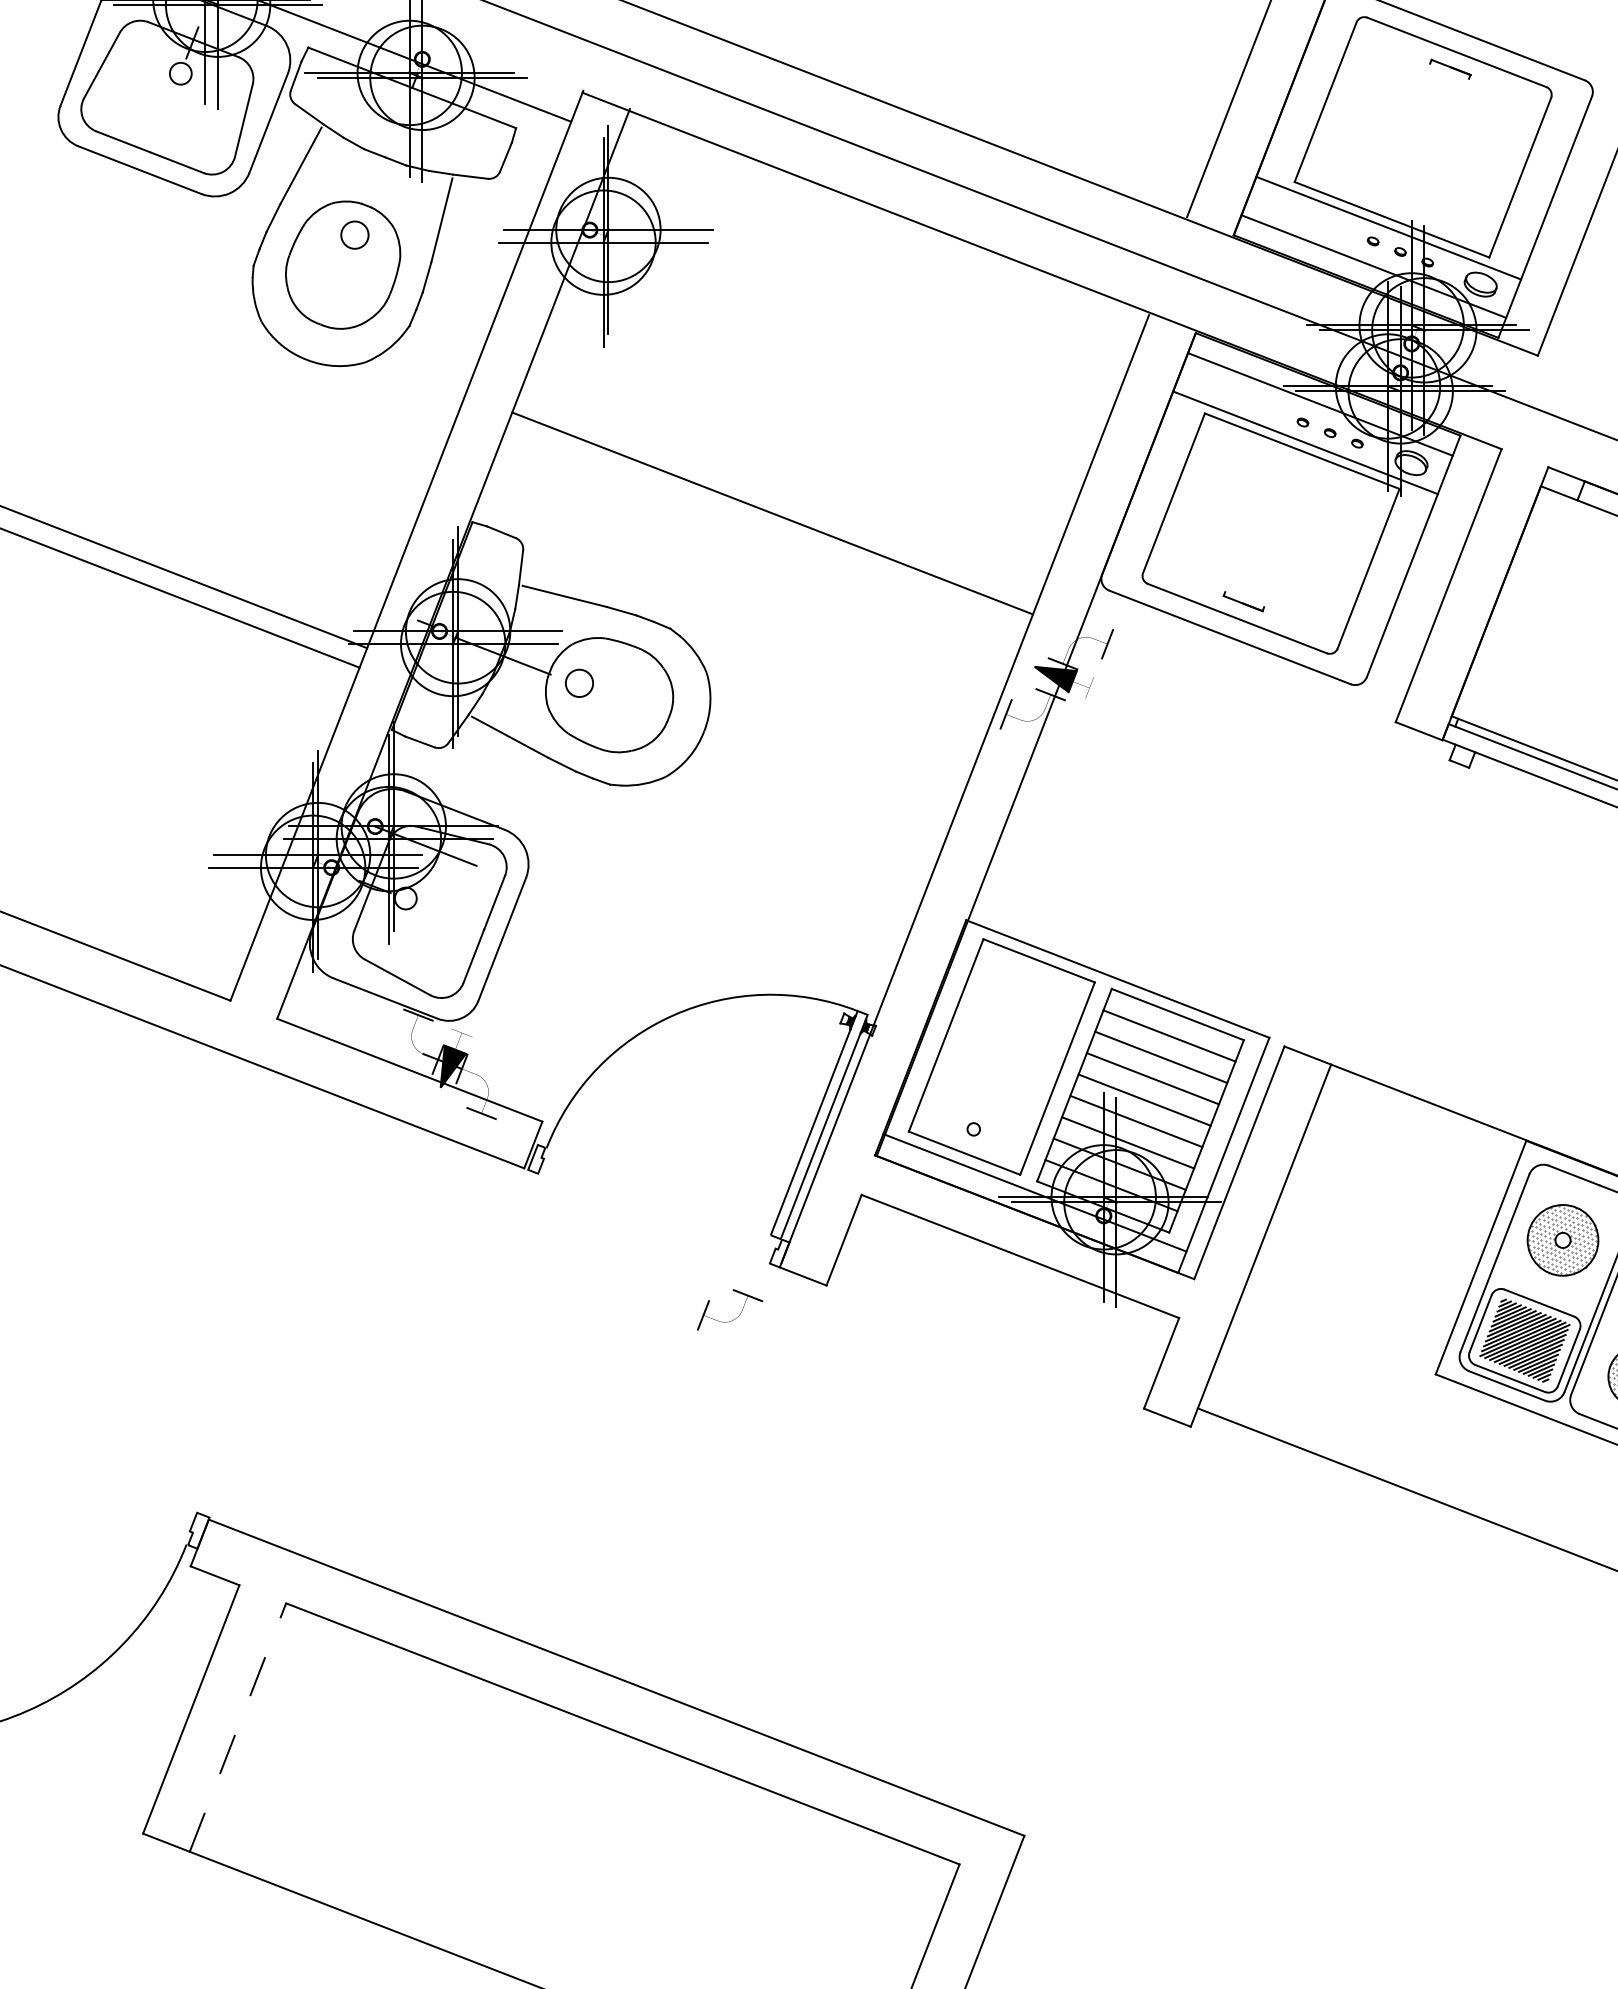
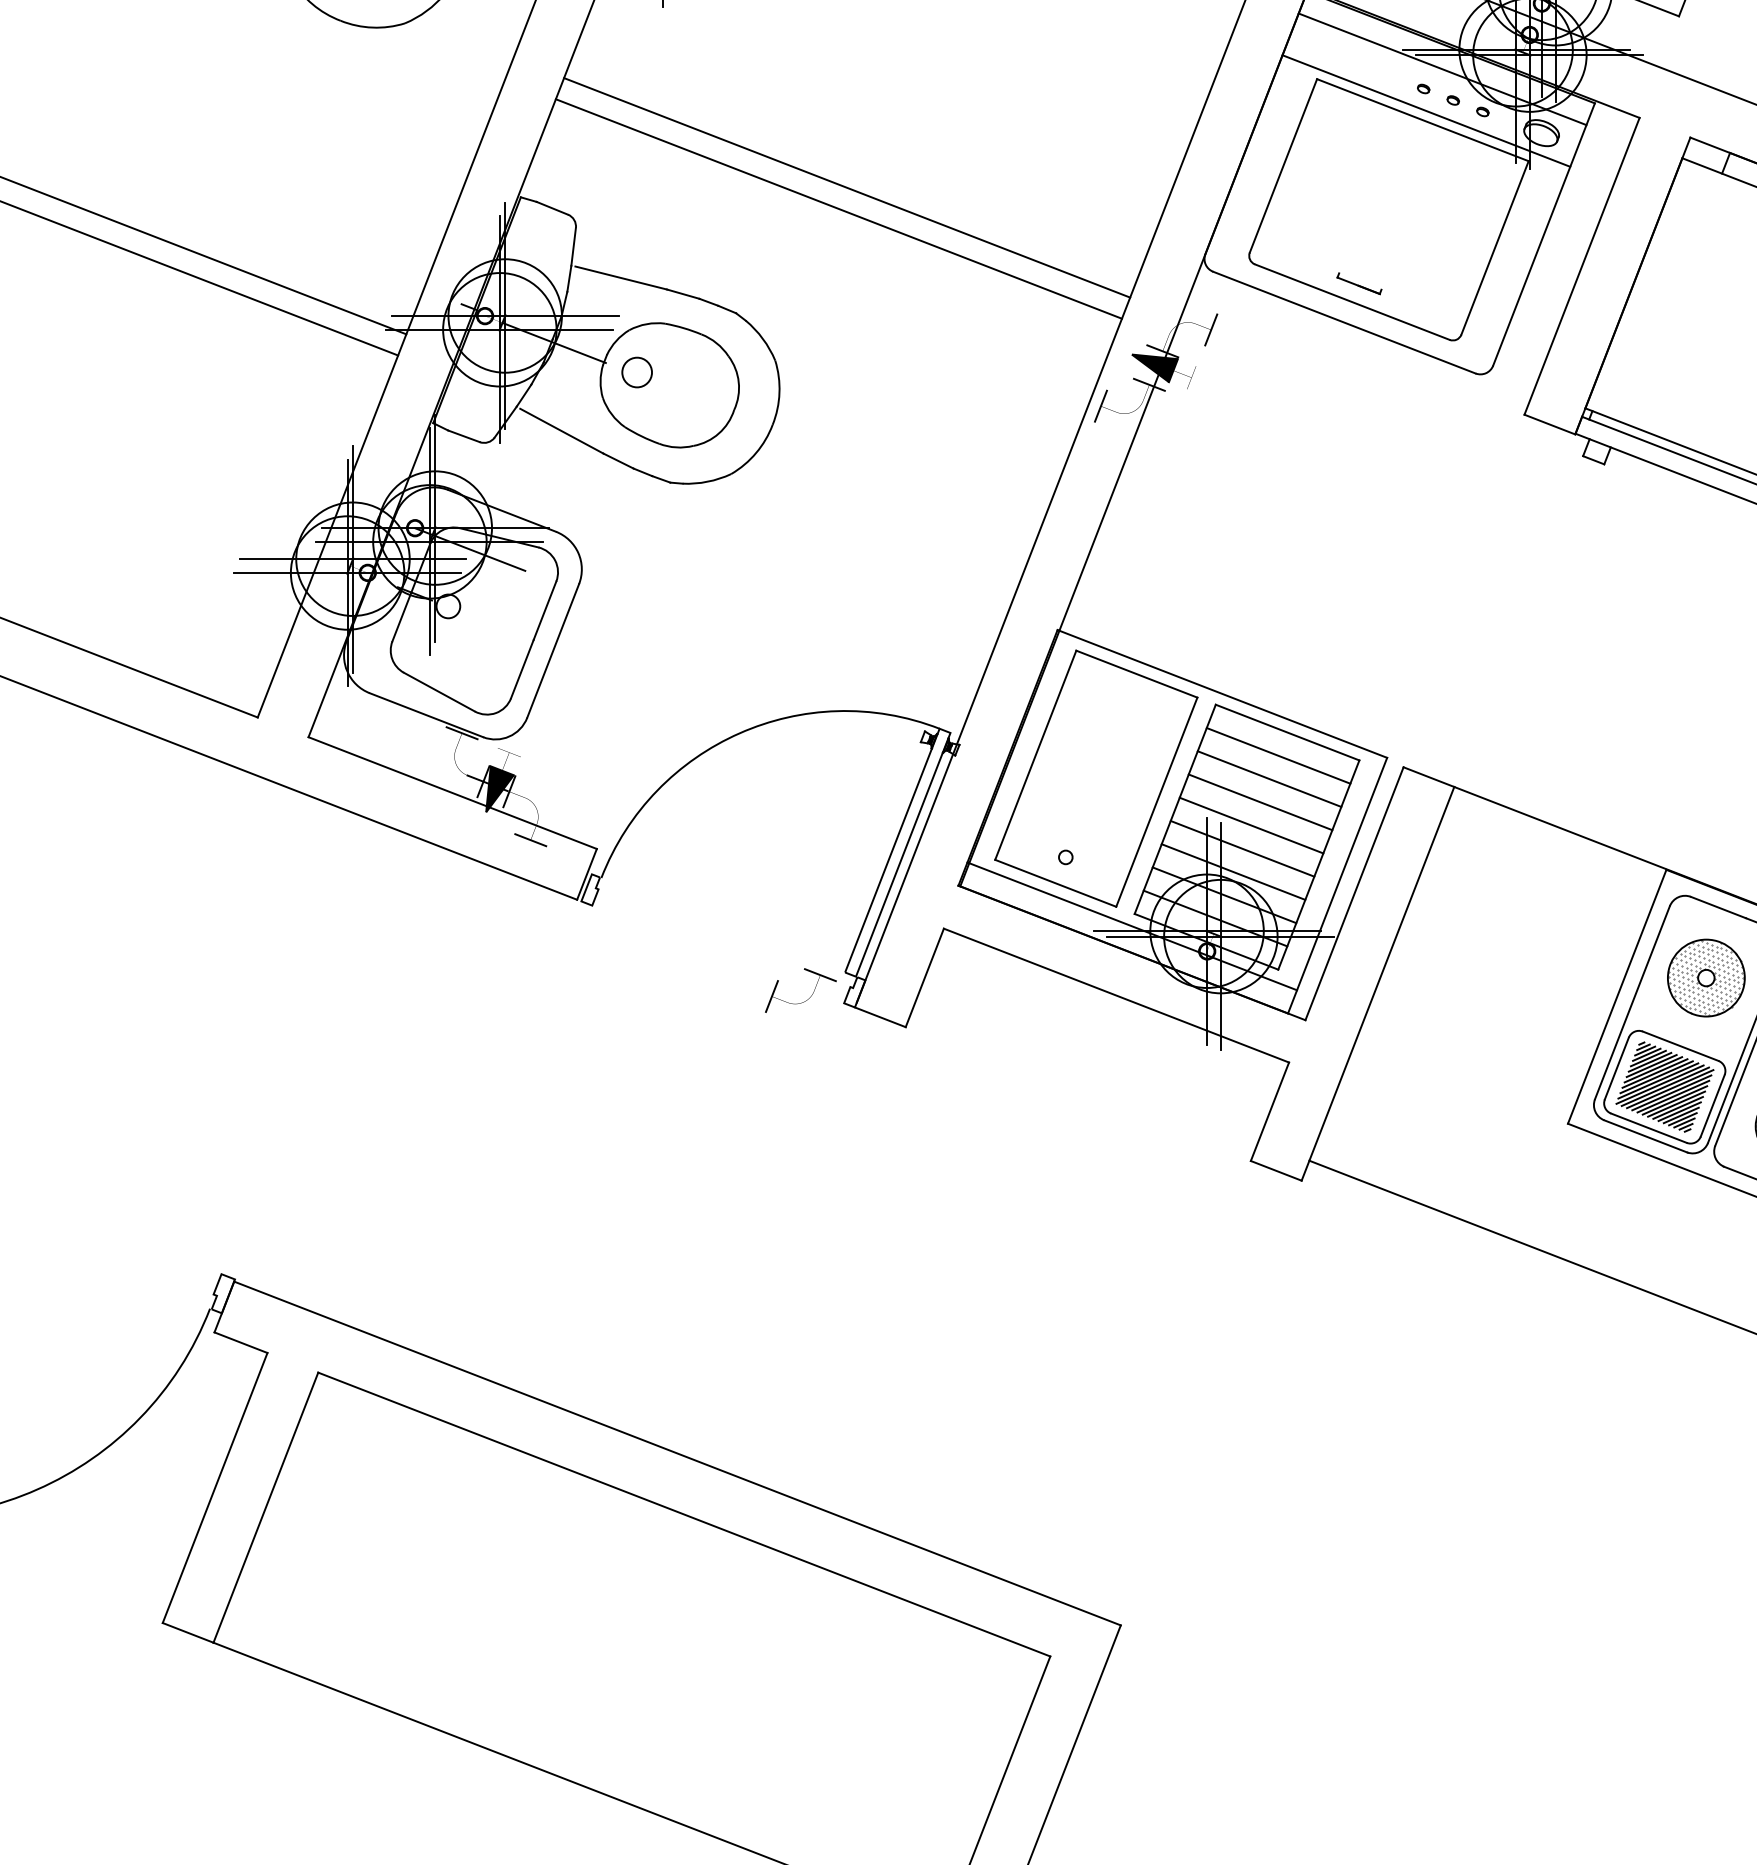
line: (764, 532) -> (838, 208), added
part: (739, 1314) -> (811, 995), moved
line: (238, 1727) -> (266, 1507), dashed -> solid

